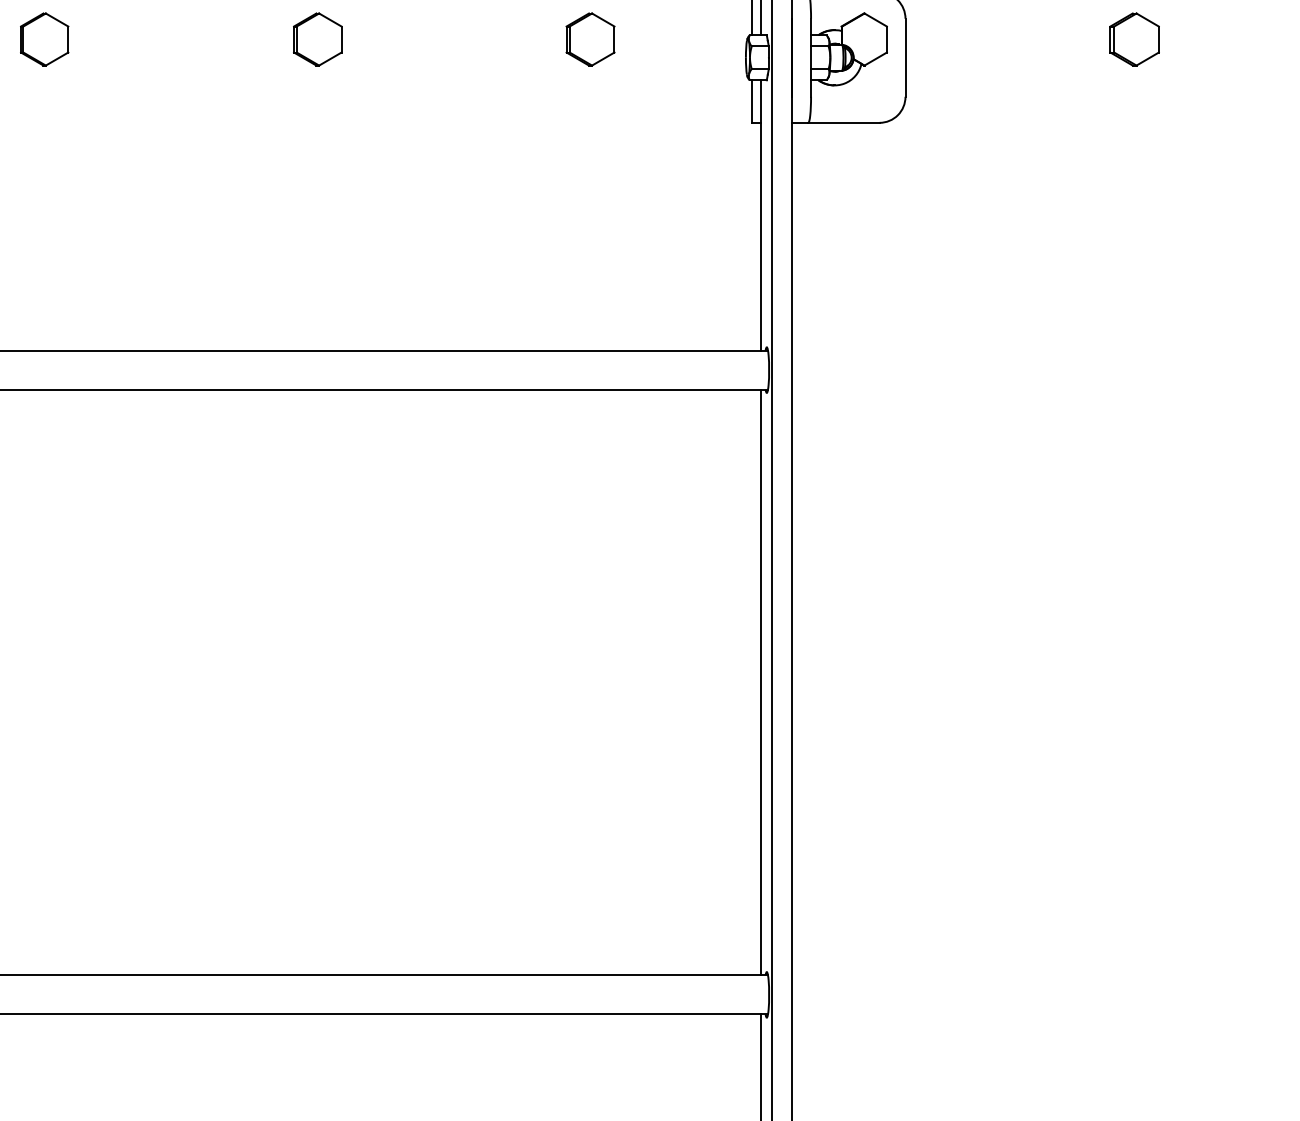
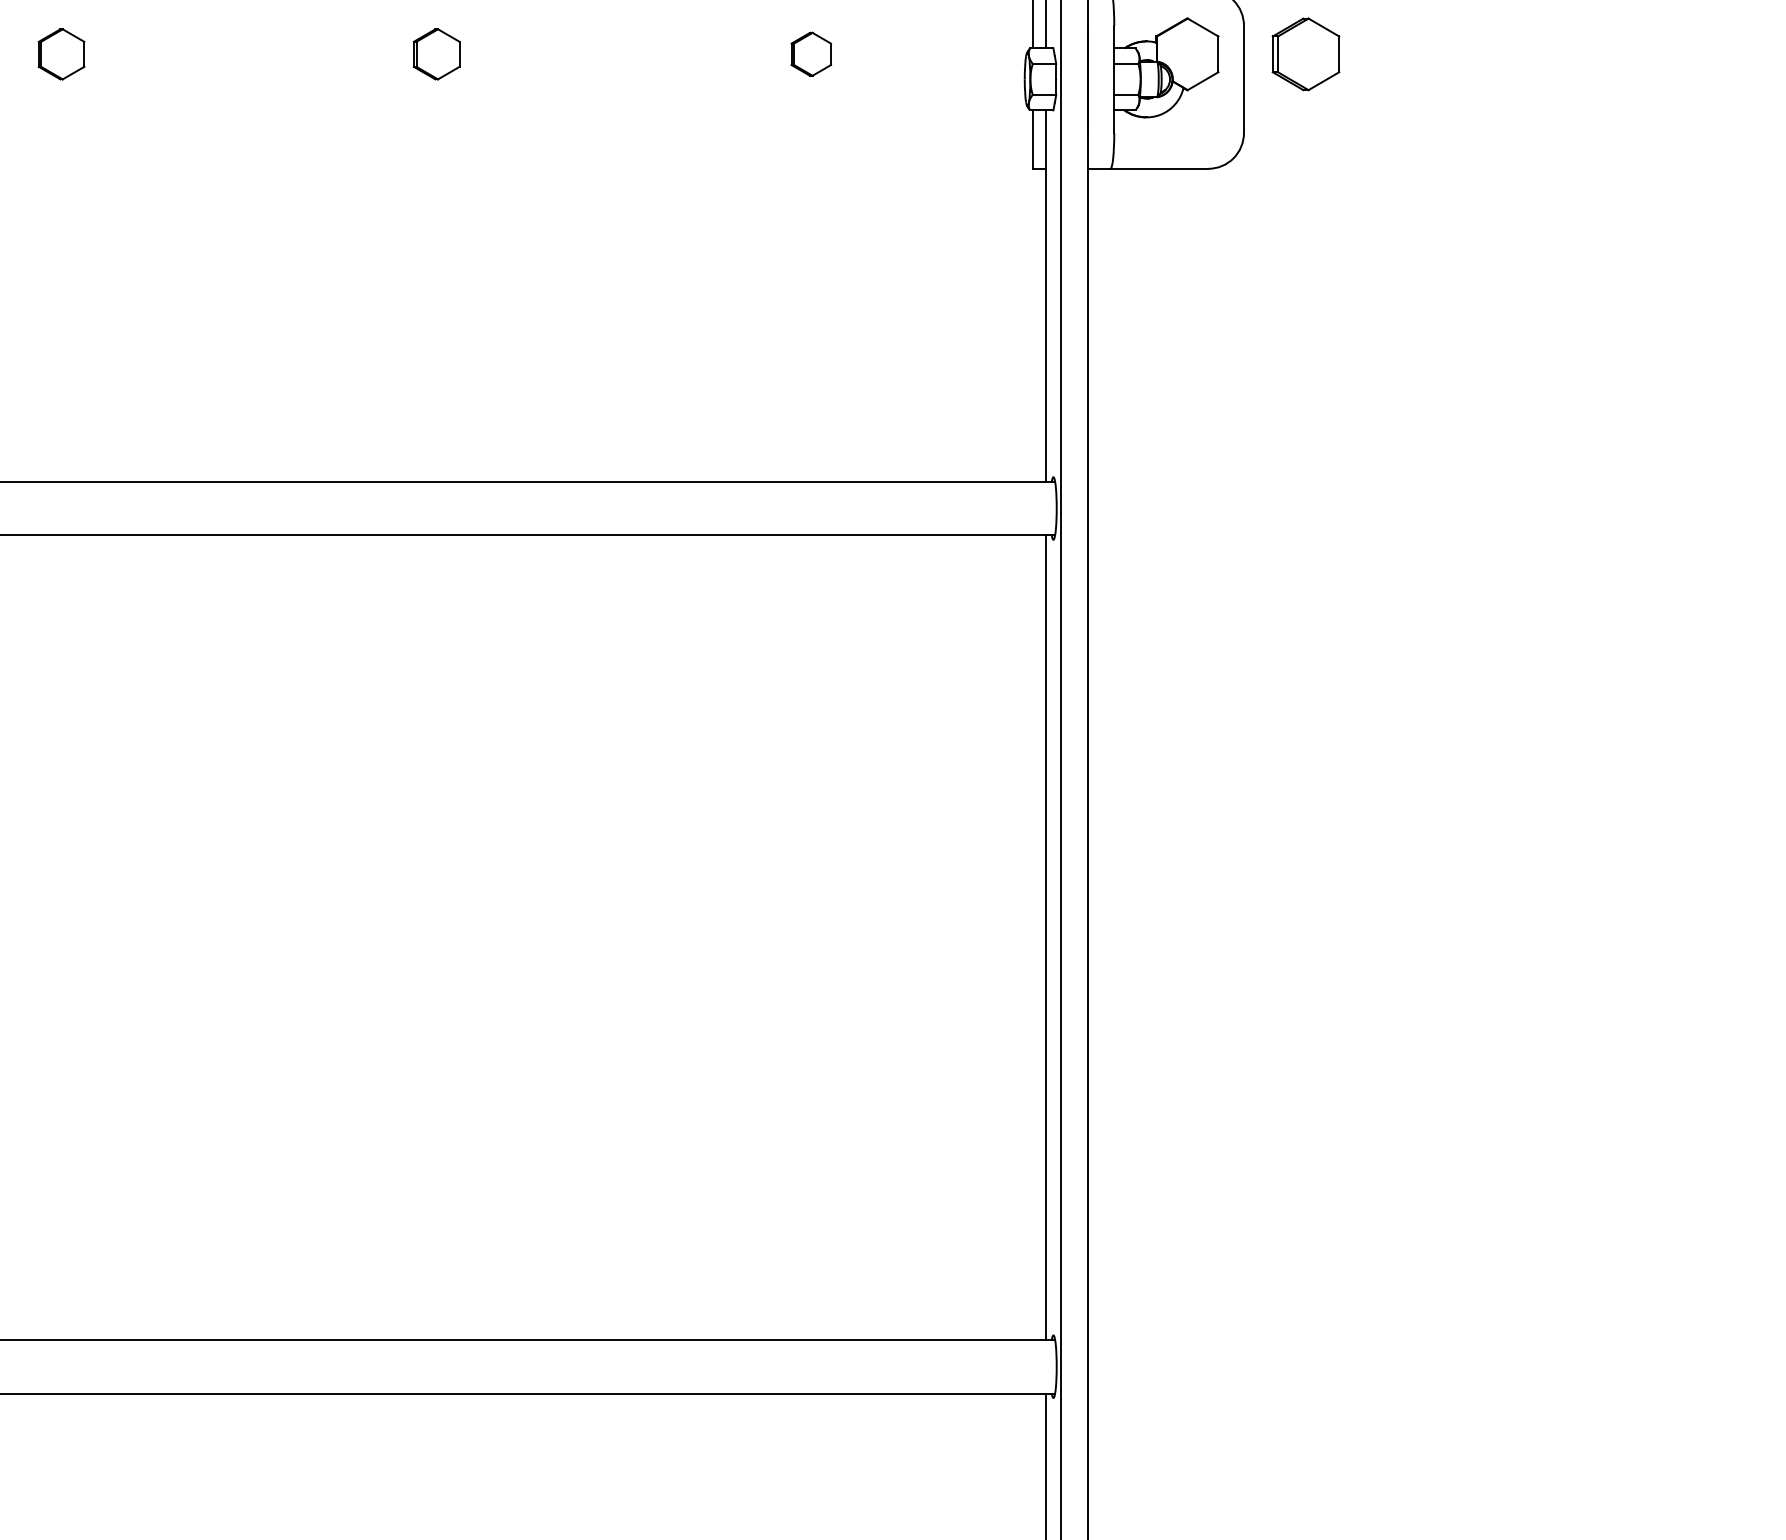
part: (44, 39) -> (61, 54), size x0.7
part: (317, 39) -> (436, 54), size x0.7
part: (590, 39) -> (811, 54), size x0.6
part: (1134, 39) -> (1305, 54), moved

